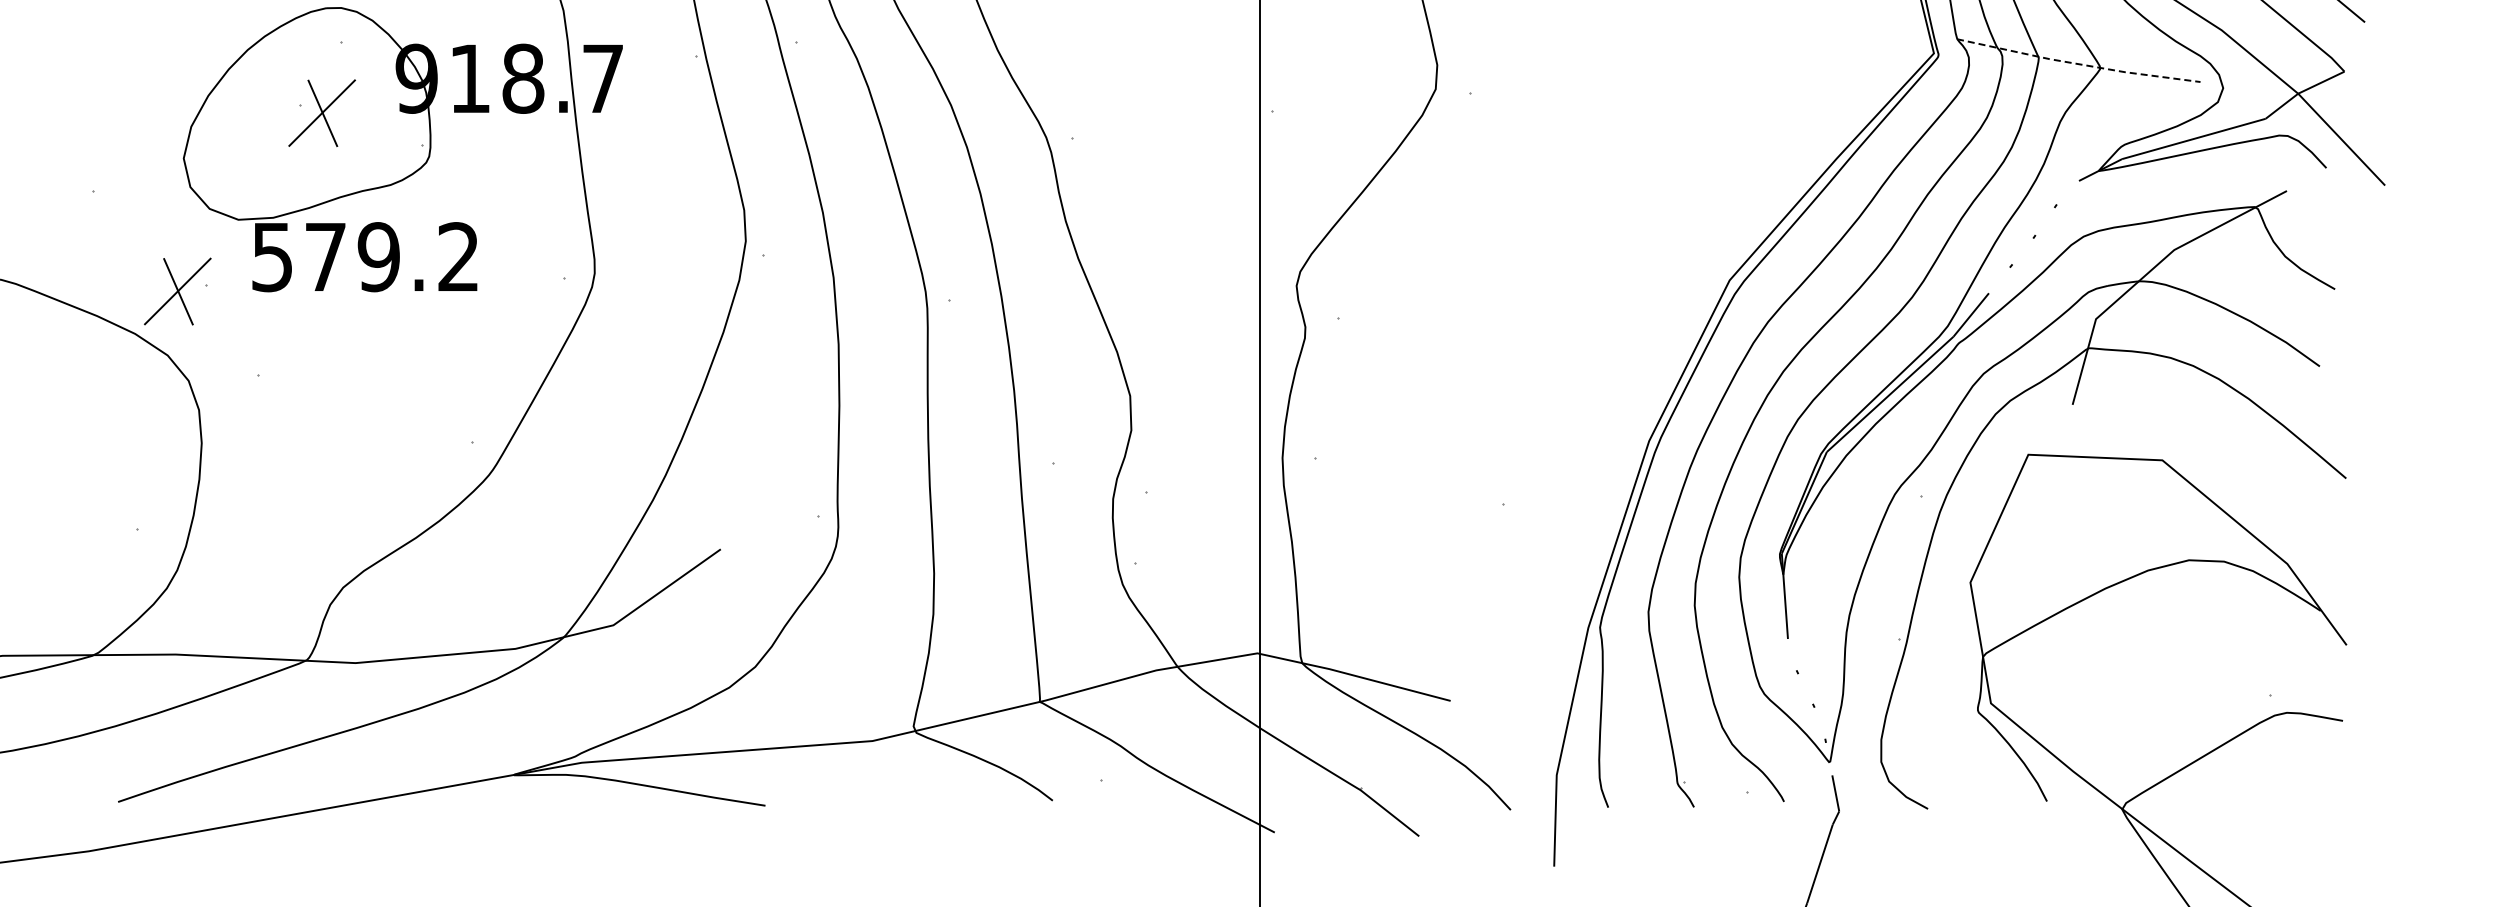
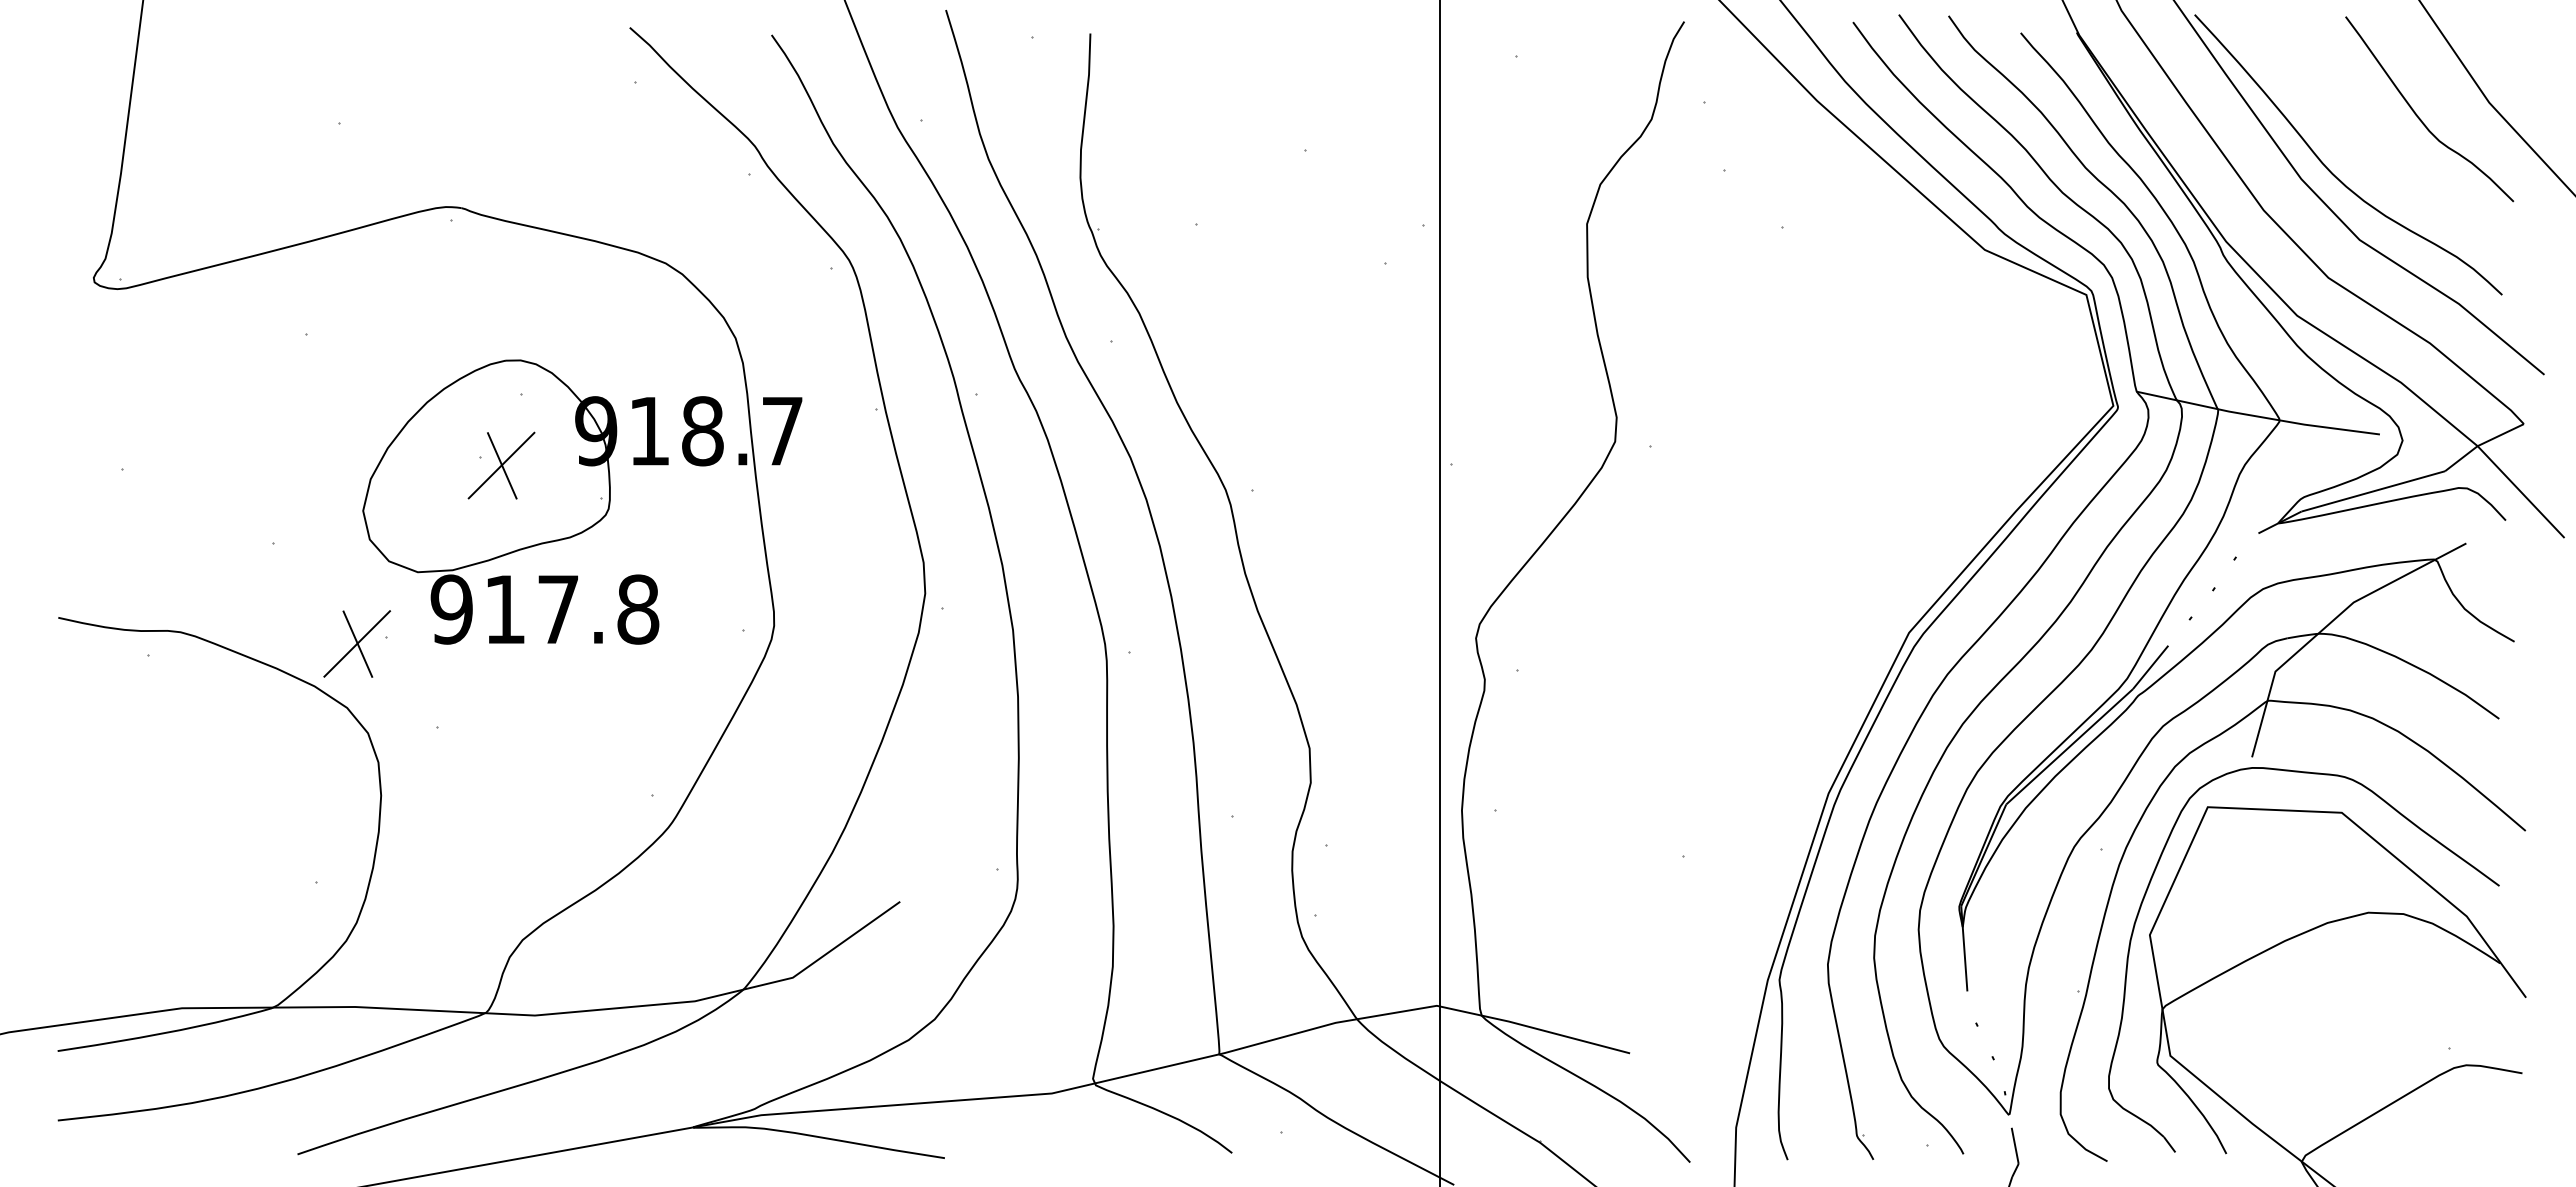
line: (2079, 64) -> (2258, 416), dashed -> solid
text: (365, 257) -> (544, 609), 579.2 -> 917.8
part: (1967, 542) -> (2146, 894), added

